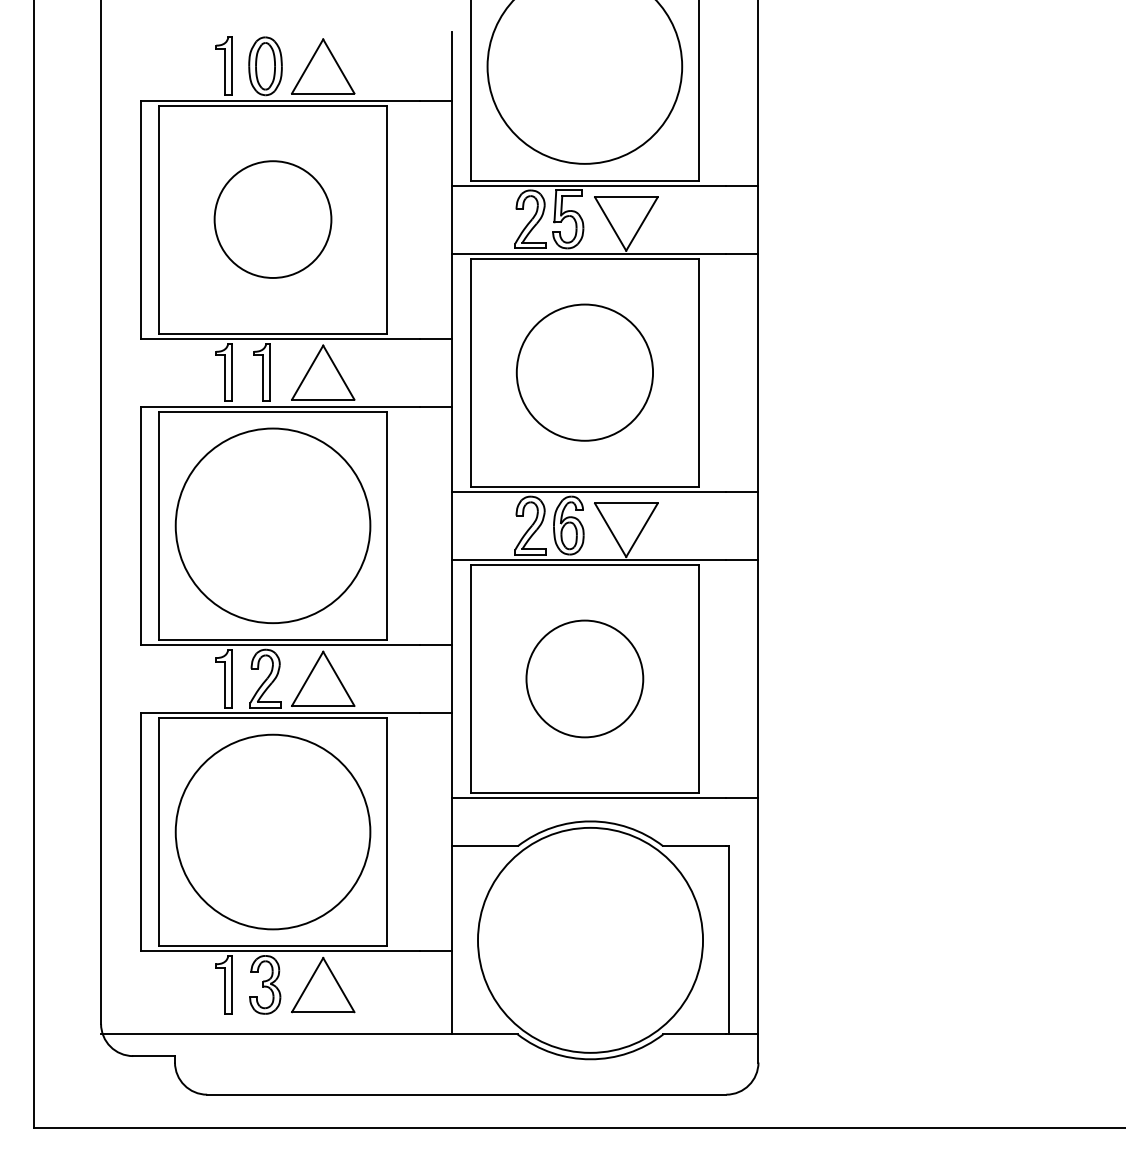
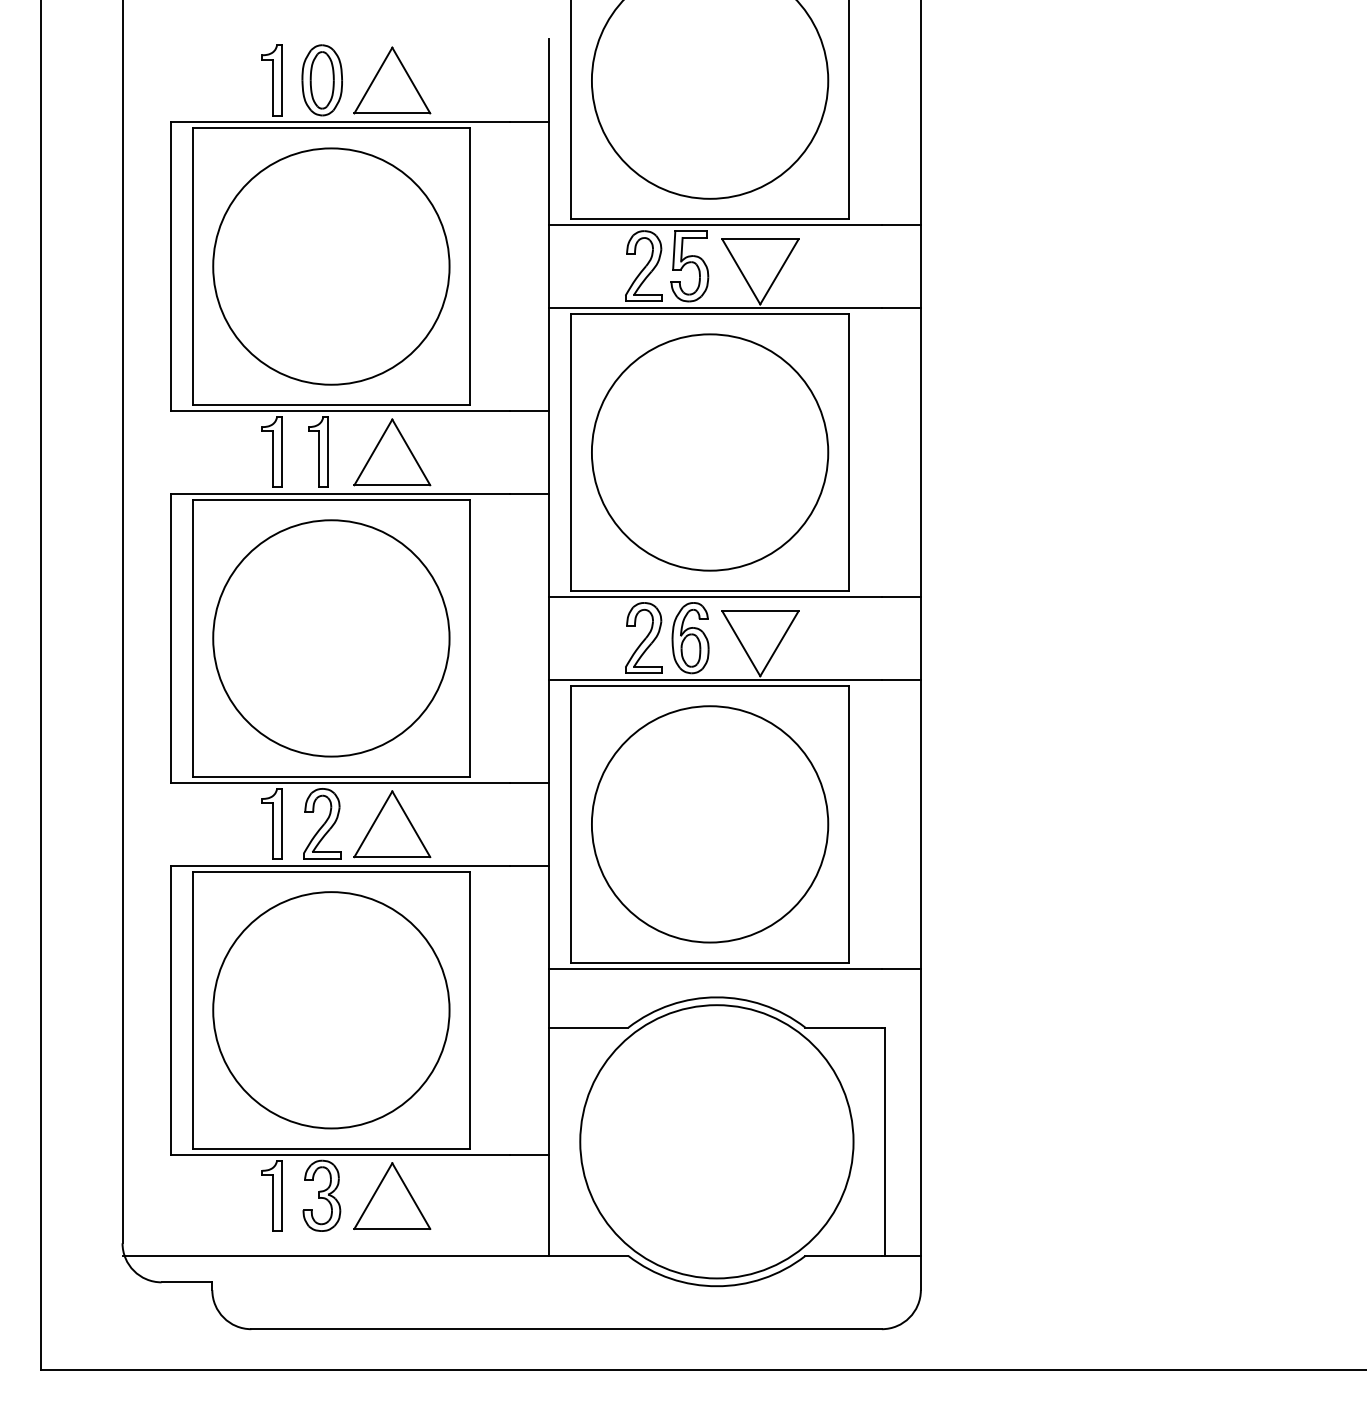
circle: (272, 219) -> (330, 266), size x1.67
circle: (584, 372) -> (709, 452), size x1.43
circle: (584, 678) -> (709, 823), size x1.67

